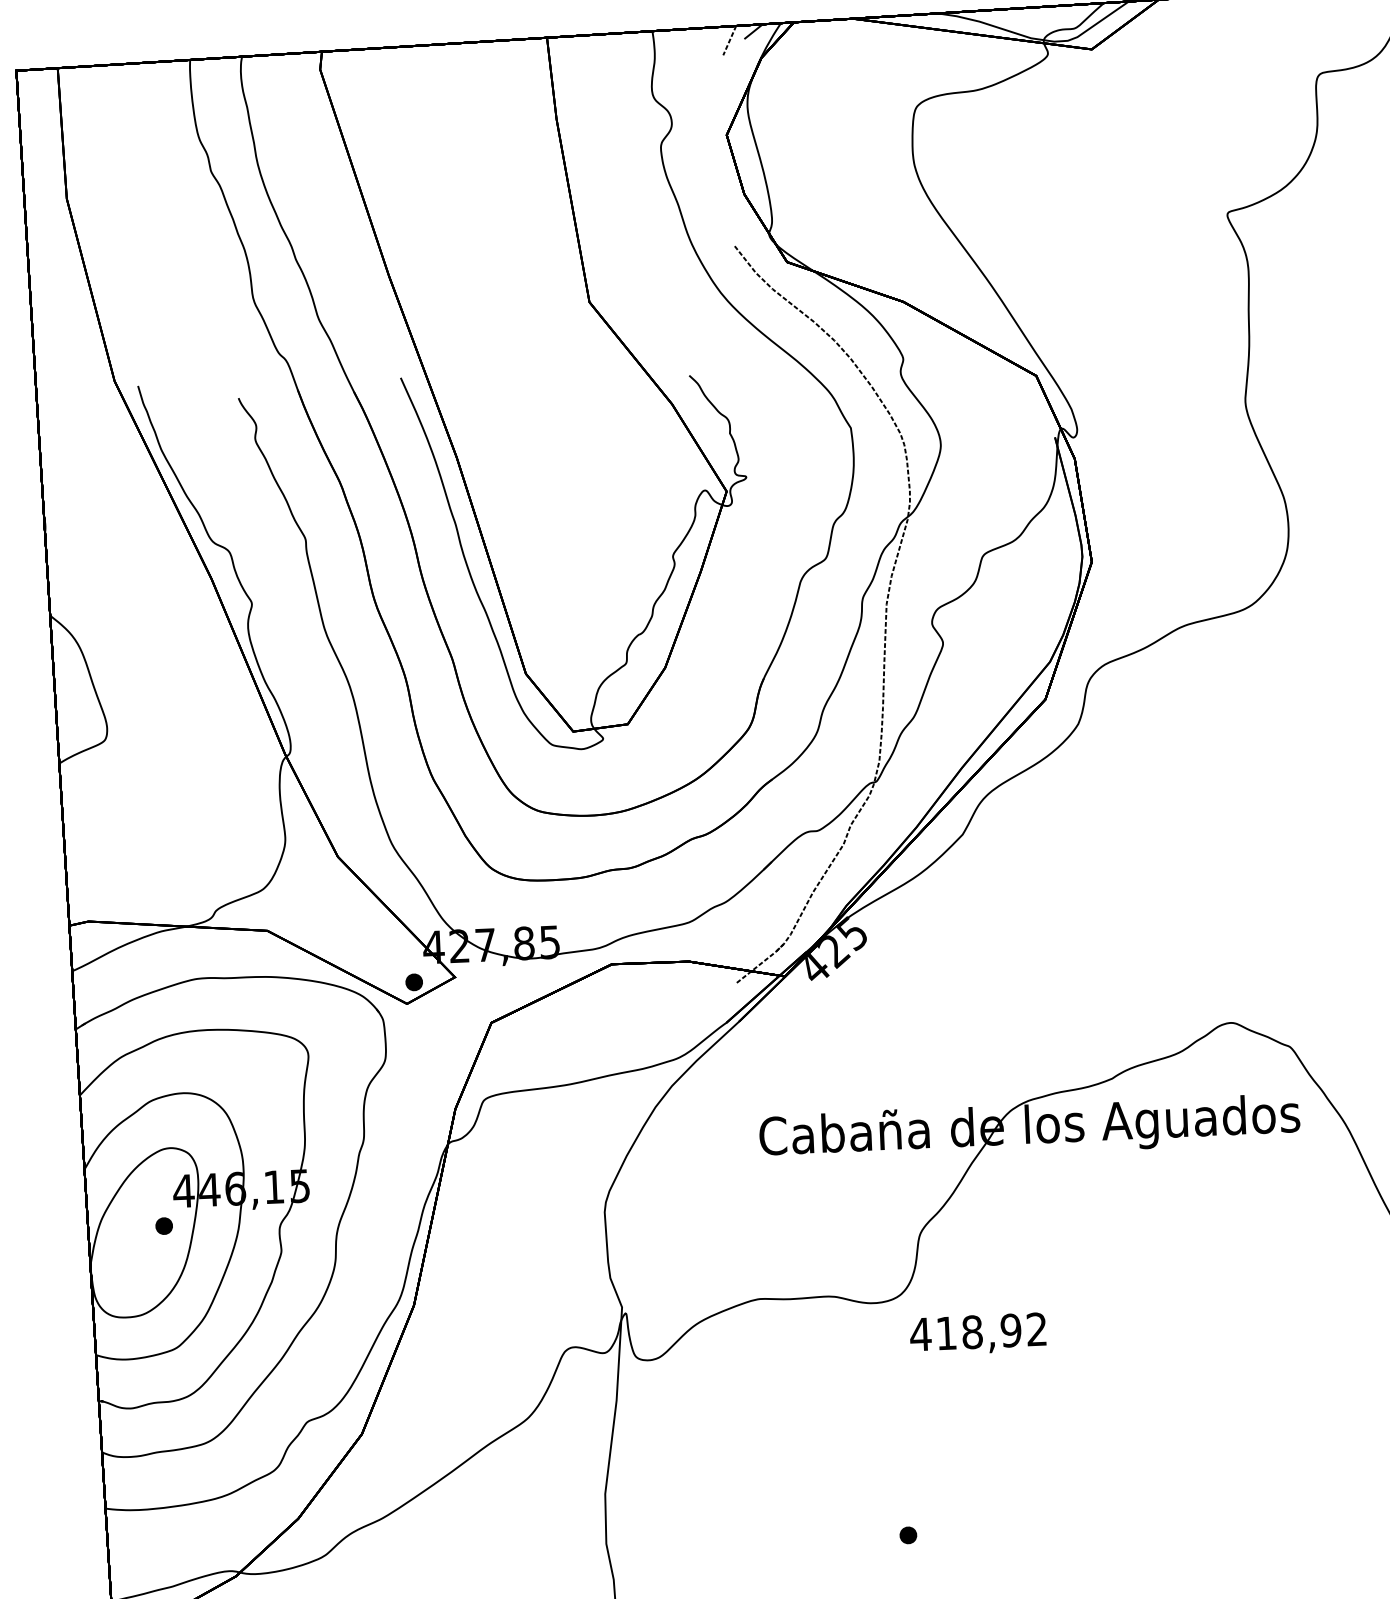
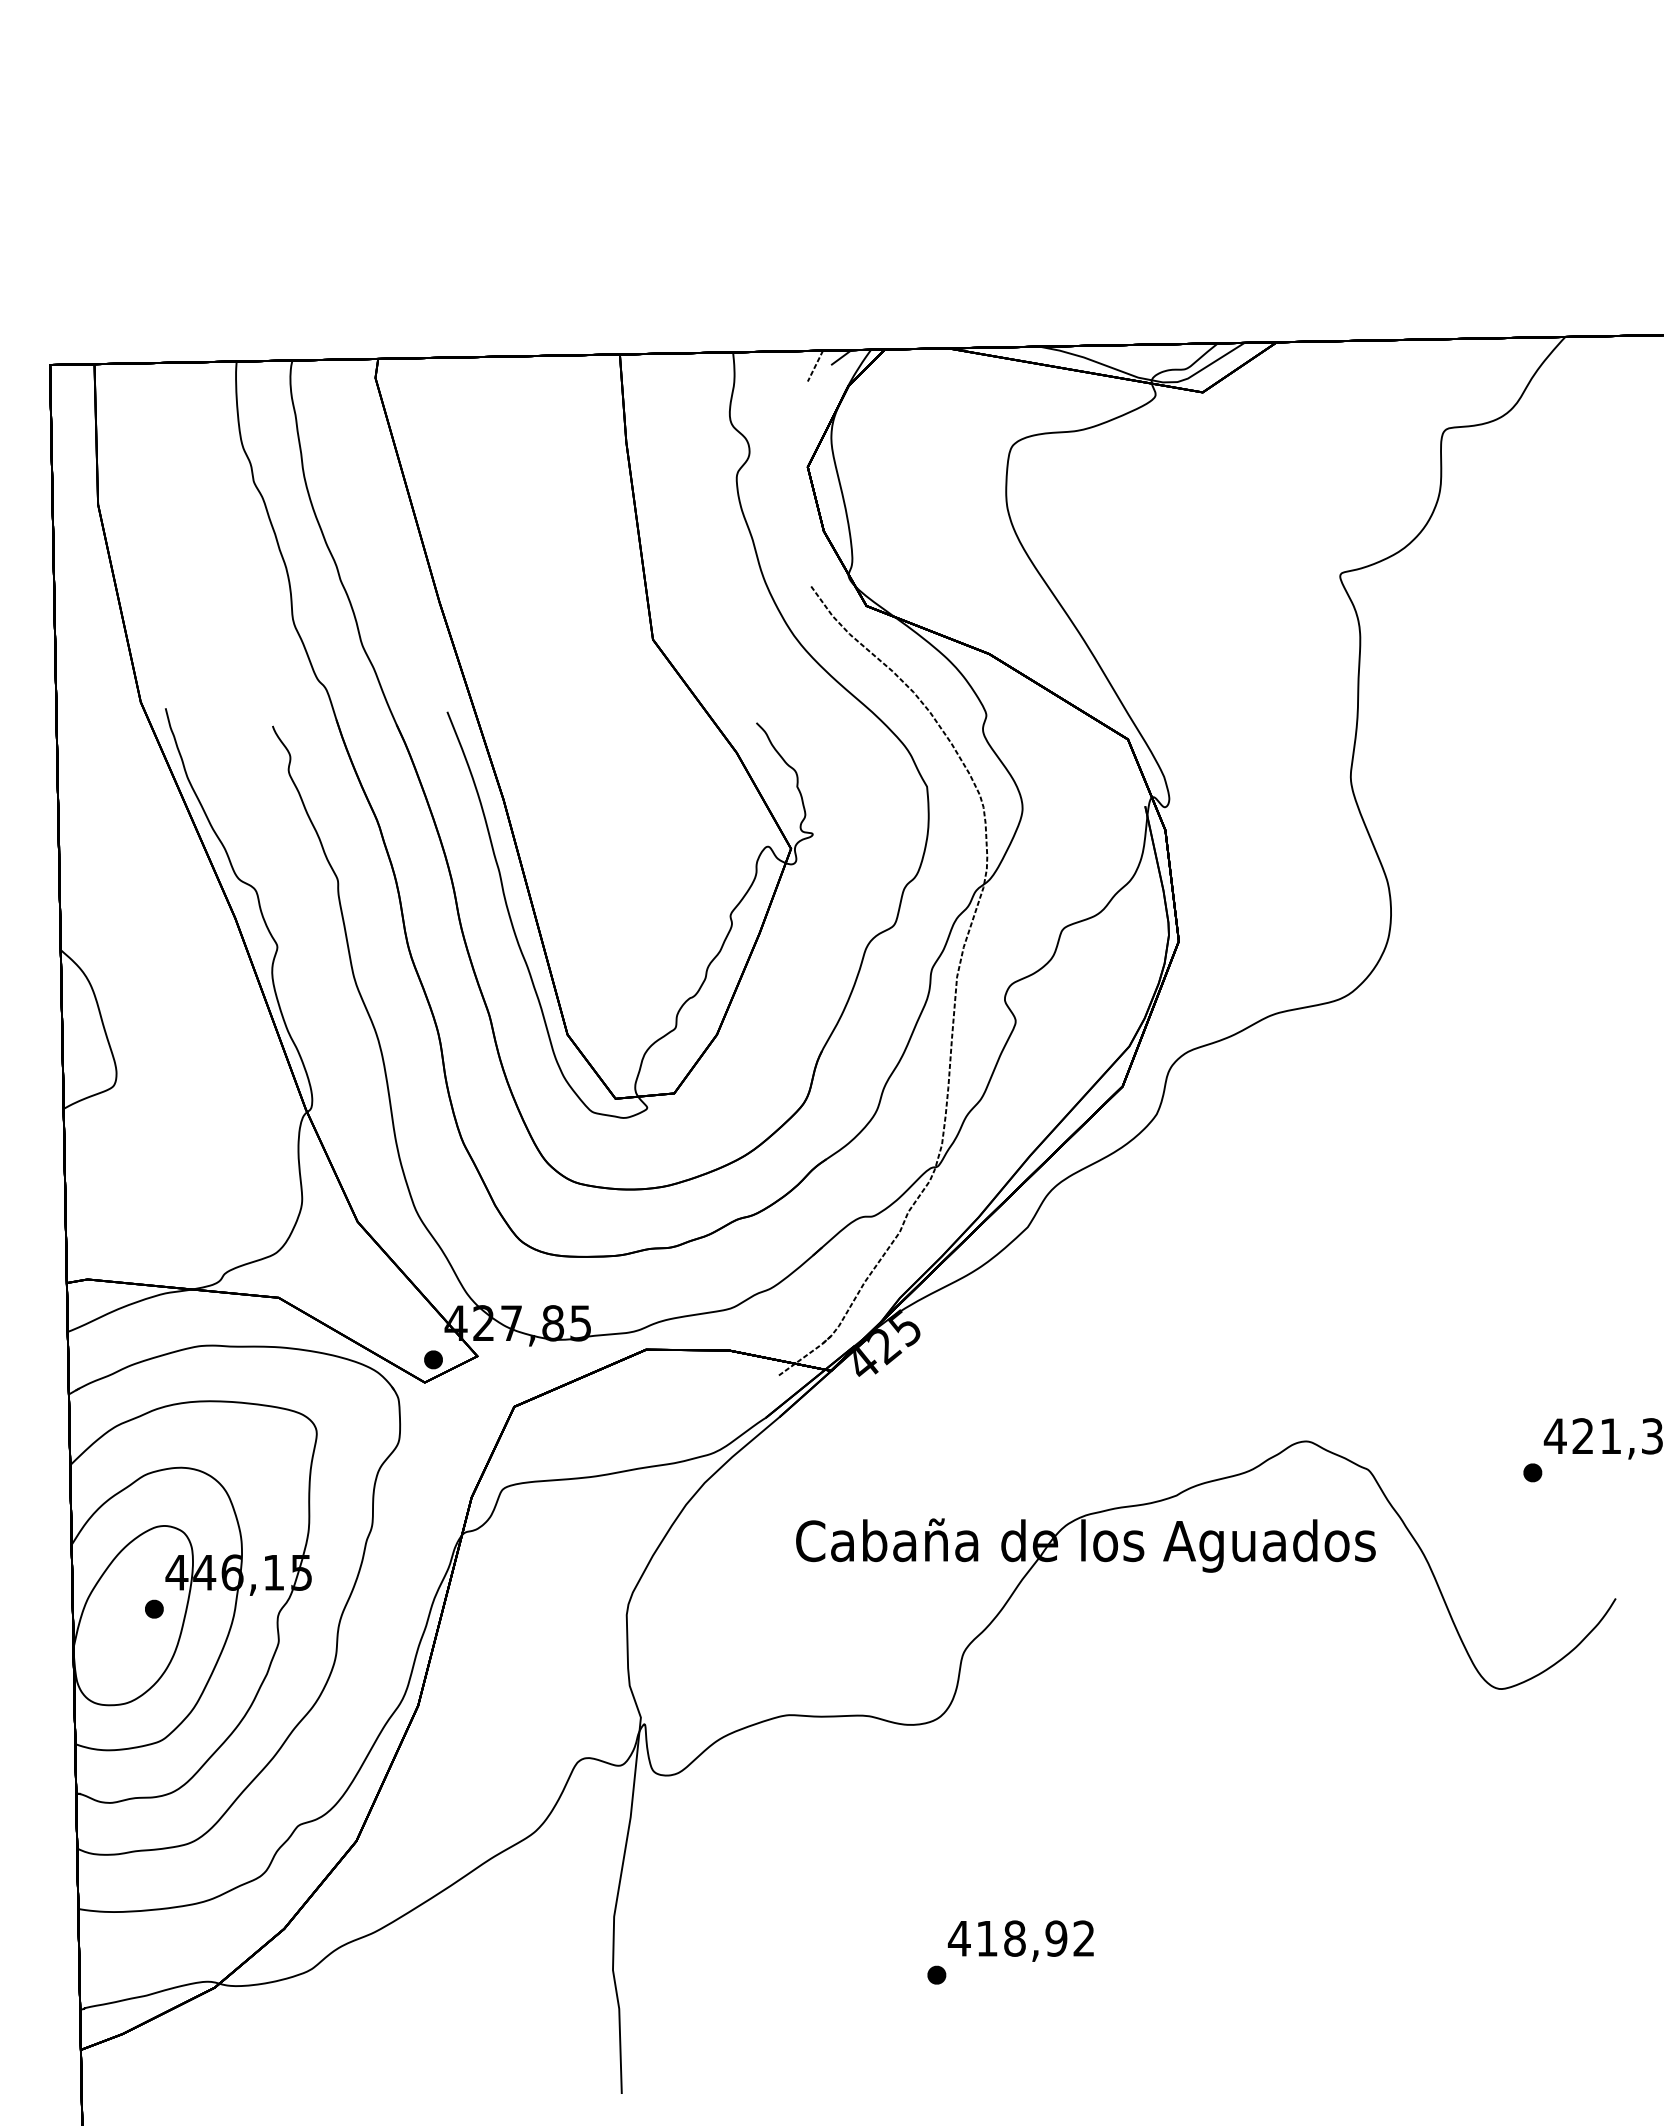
text: (977, 1333) -> (1020, 1940), moved

